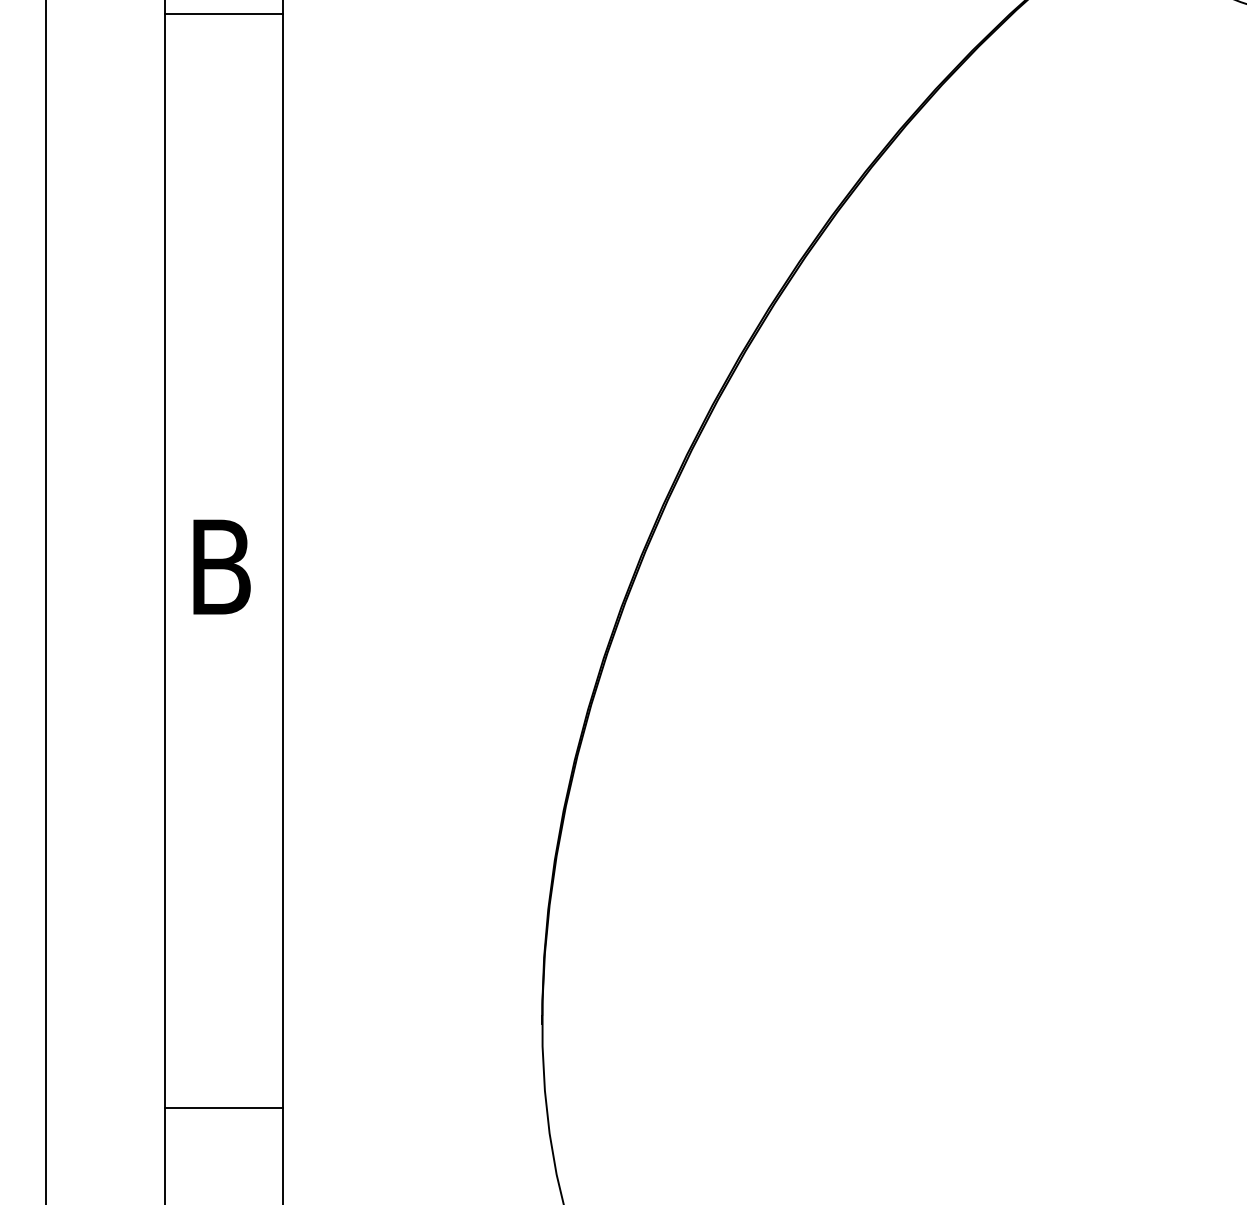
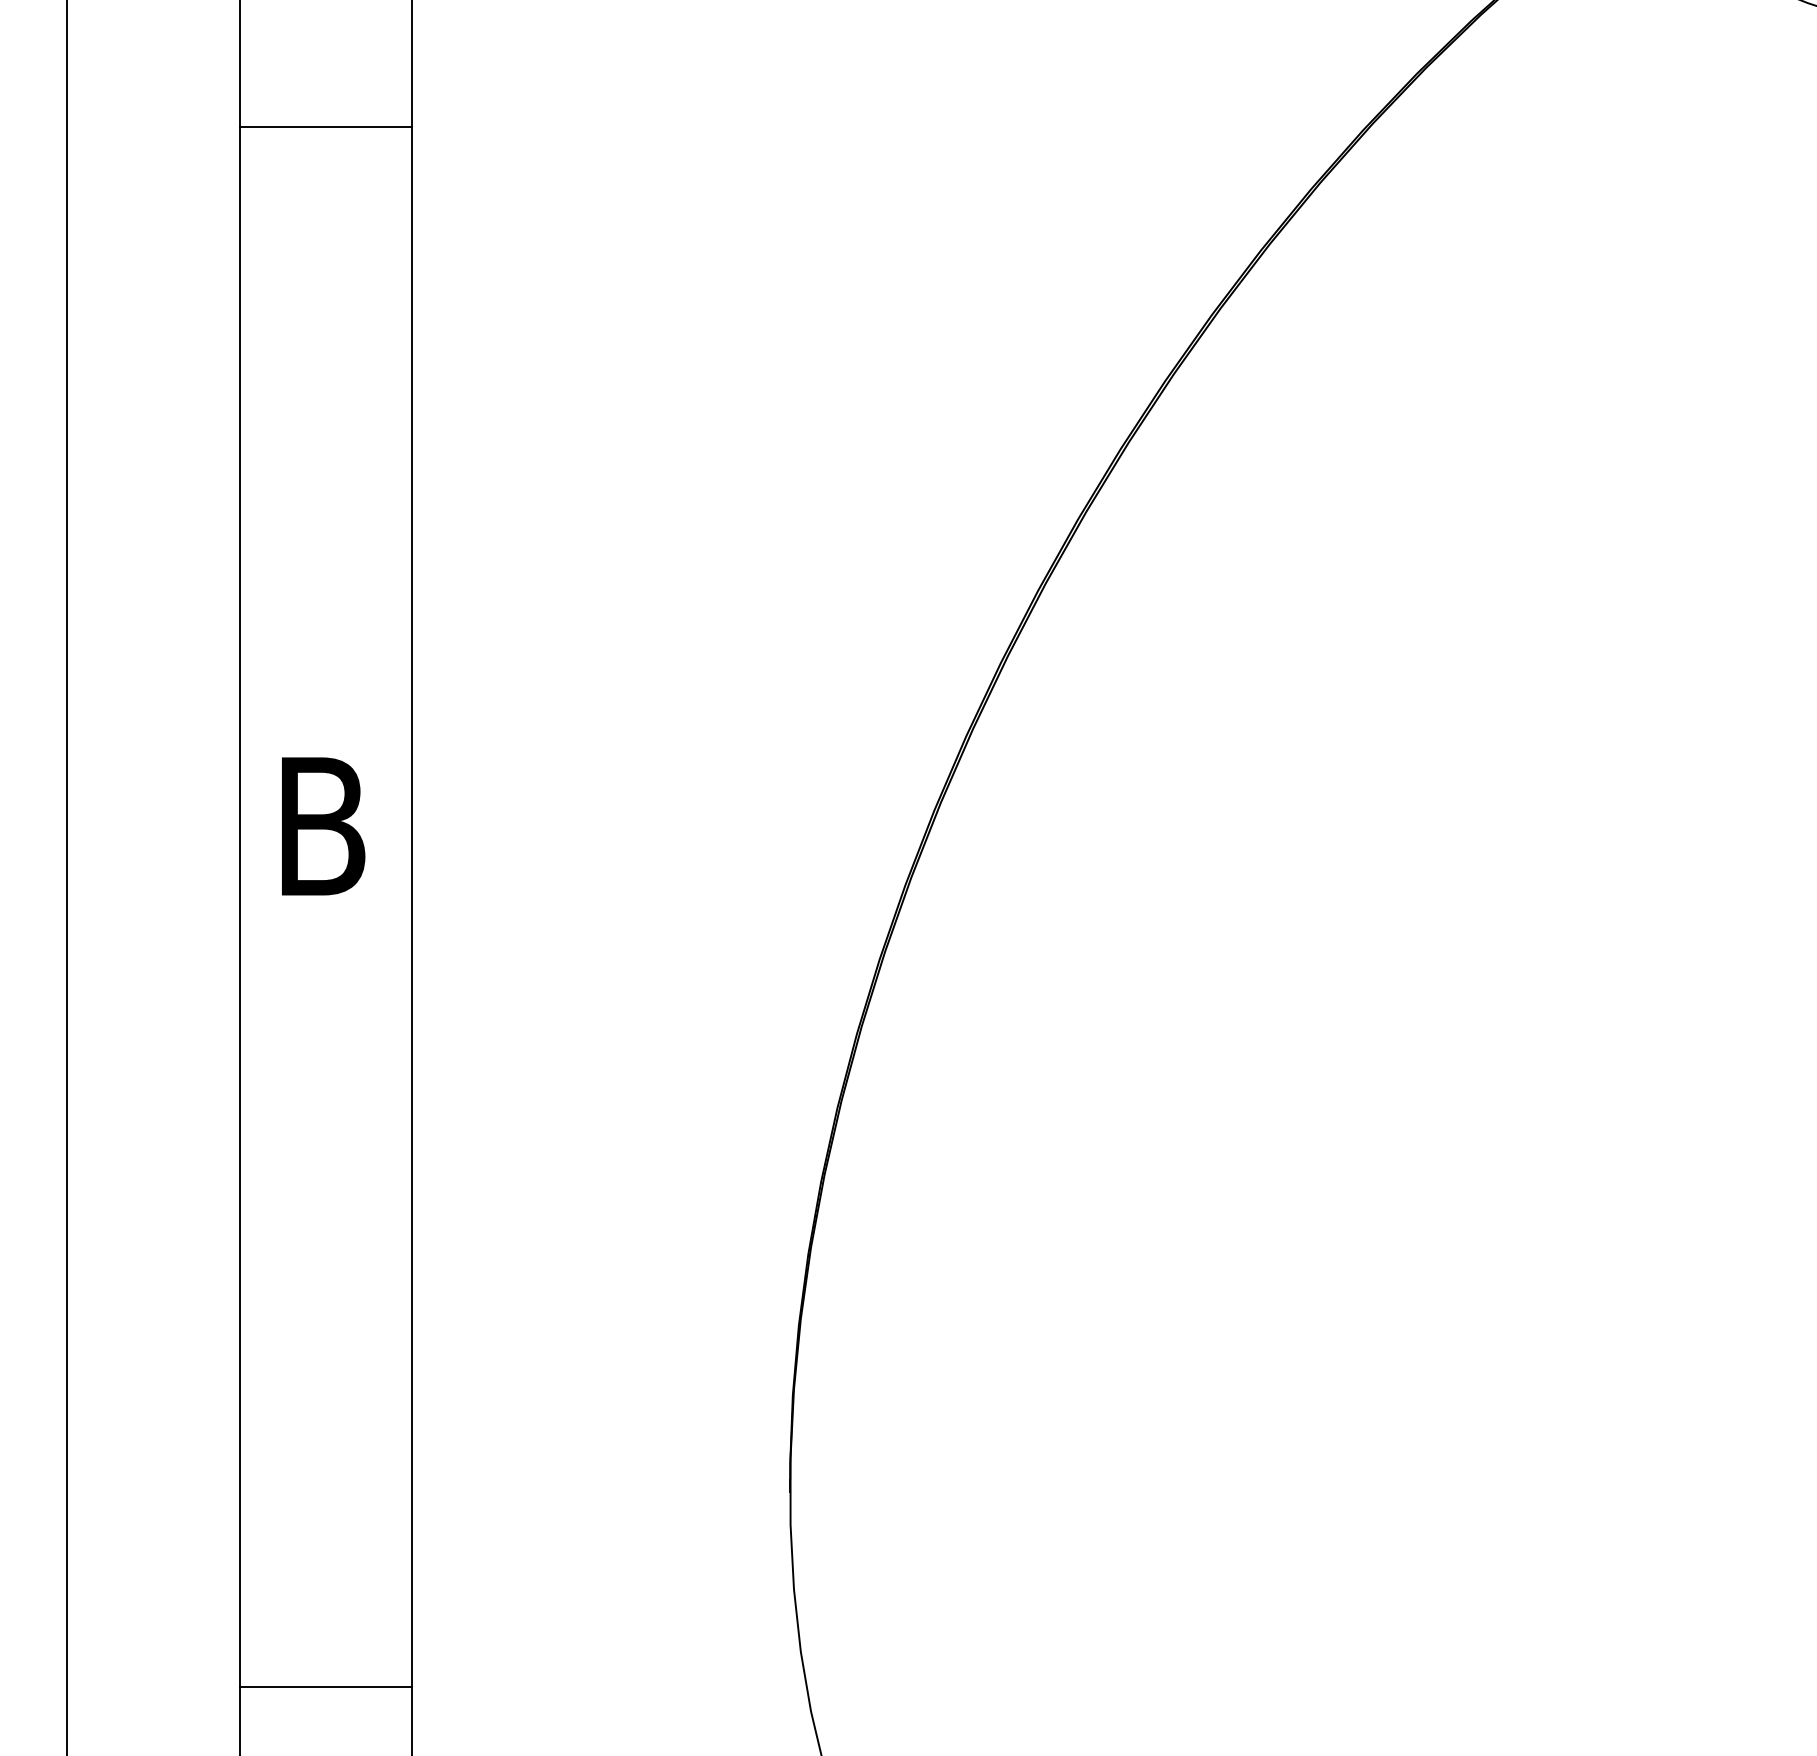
line: (223, 14) -> (325, 127), moved
line: (223, 1107) -> (325, 1686), moved

